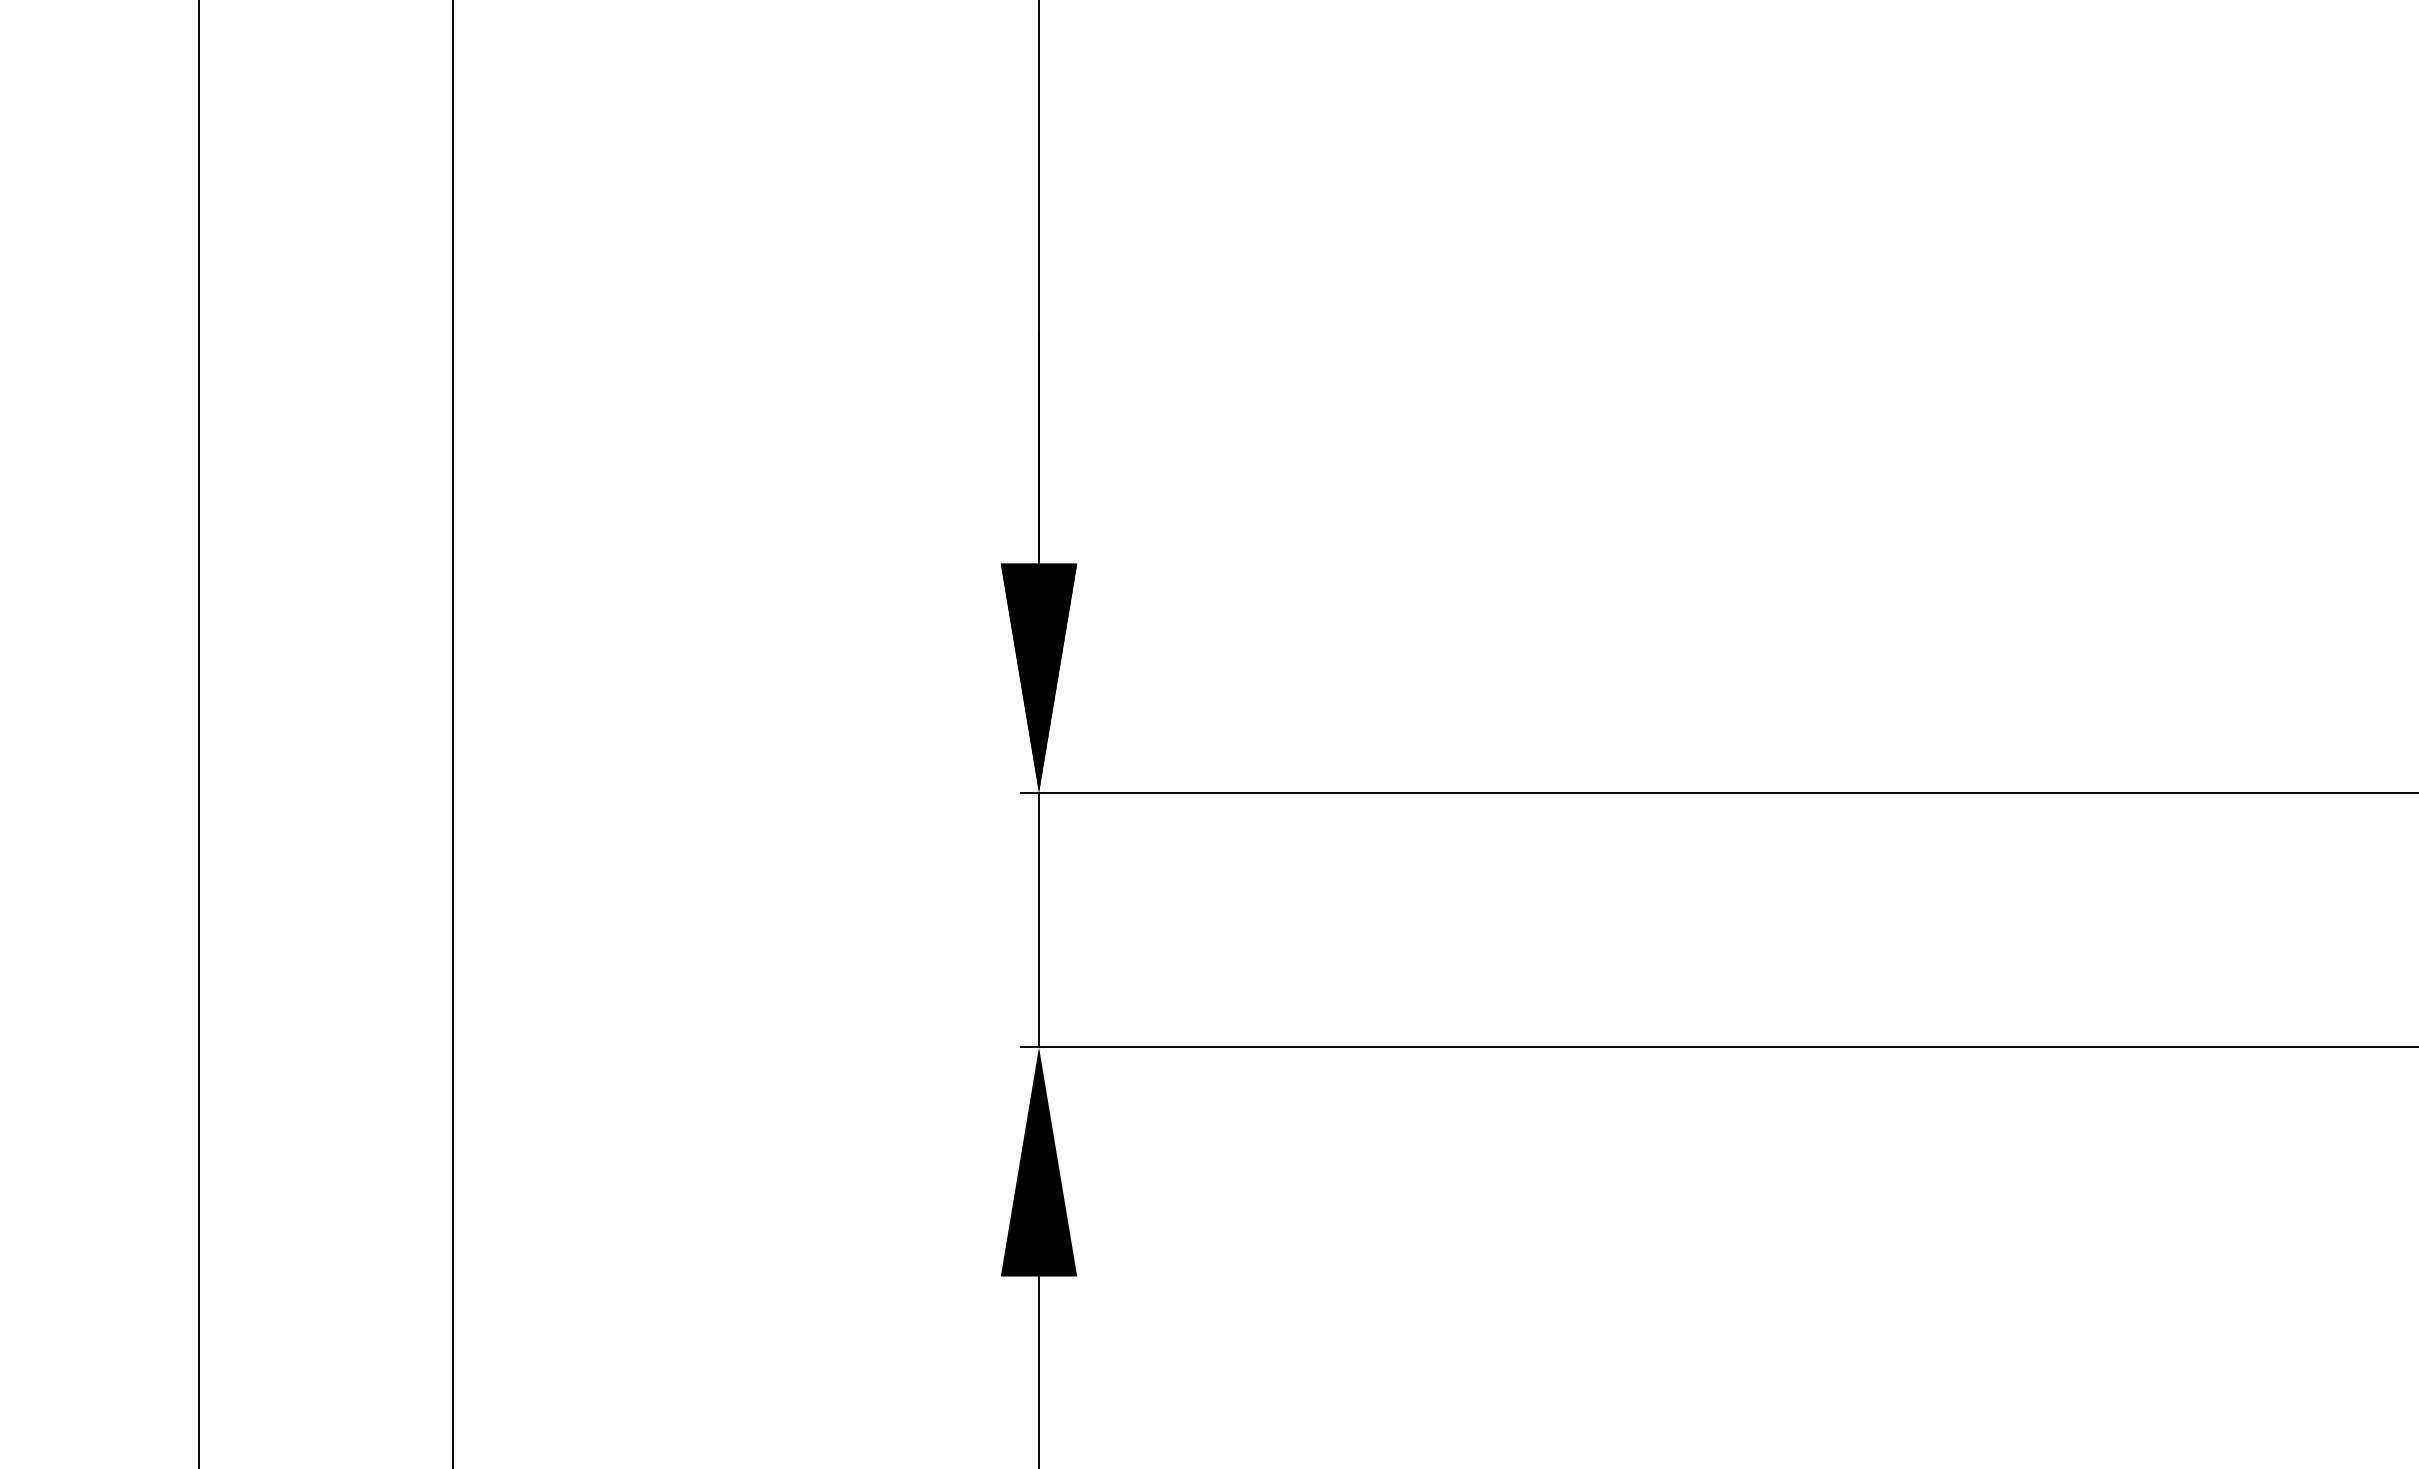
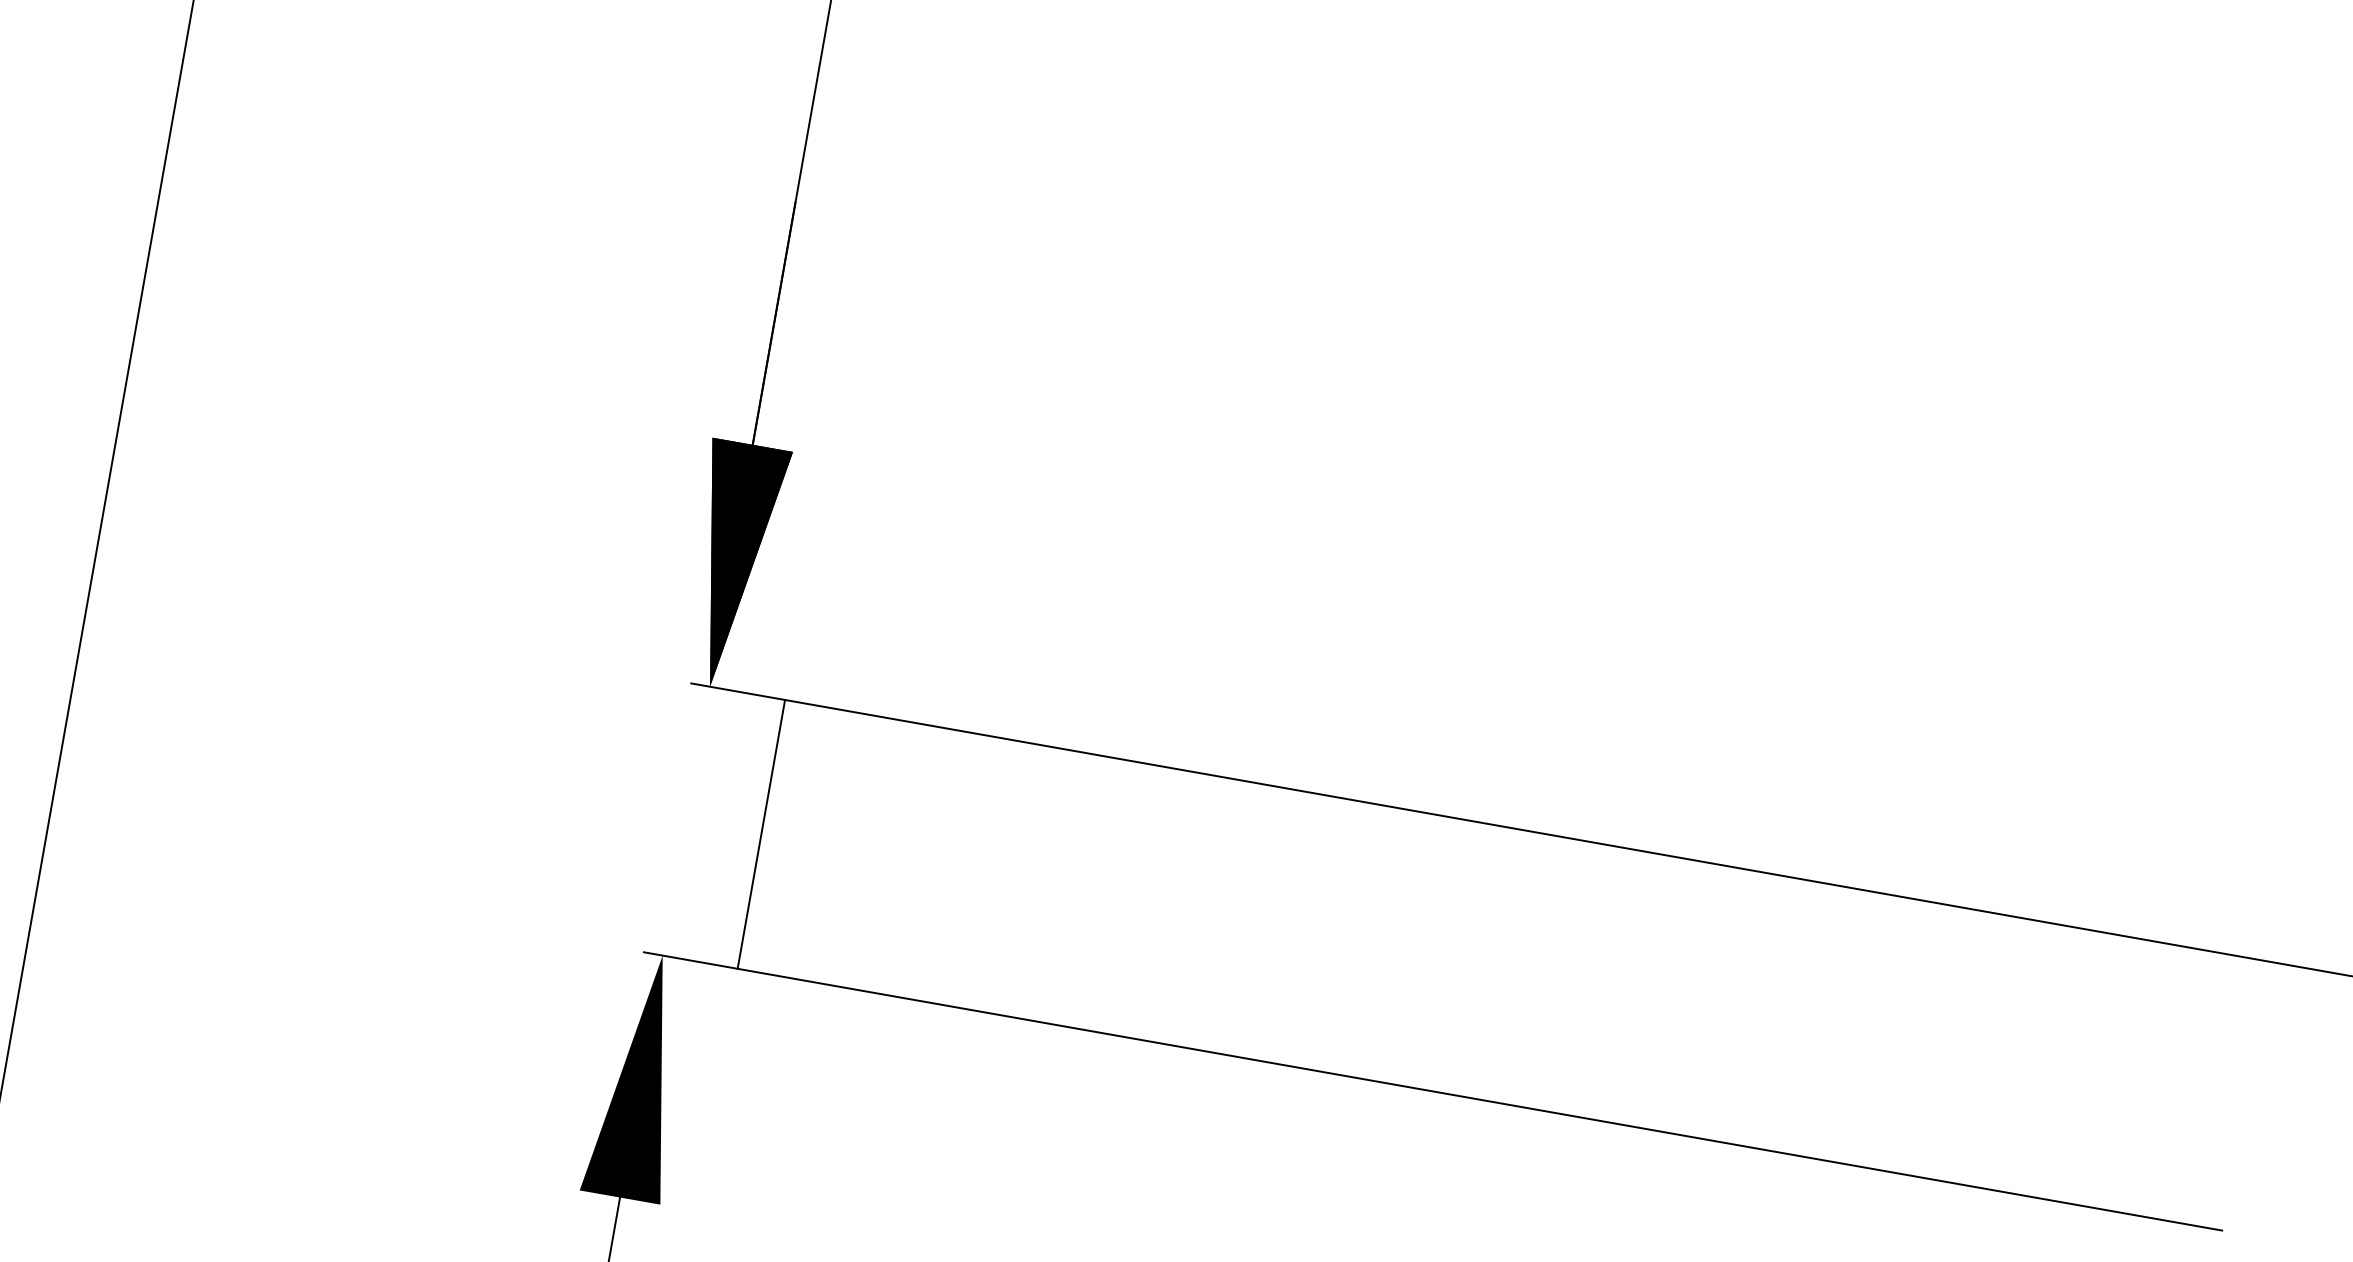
line: (1039, 919) -> (761, 833), moved

